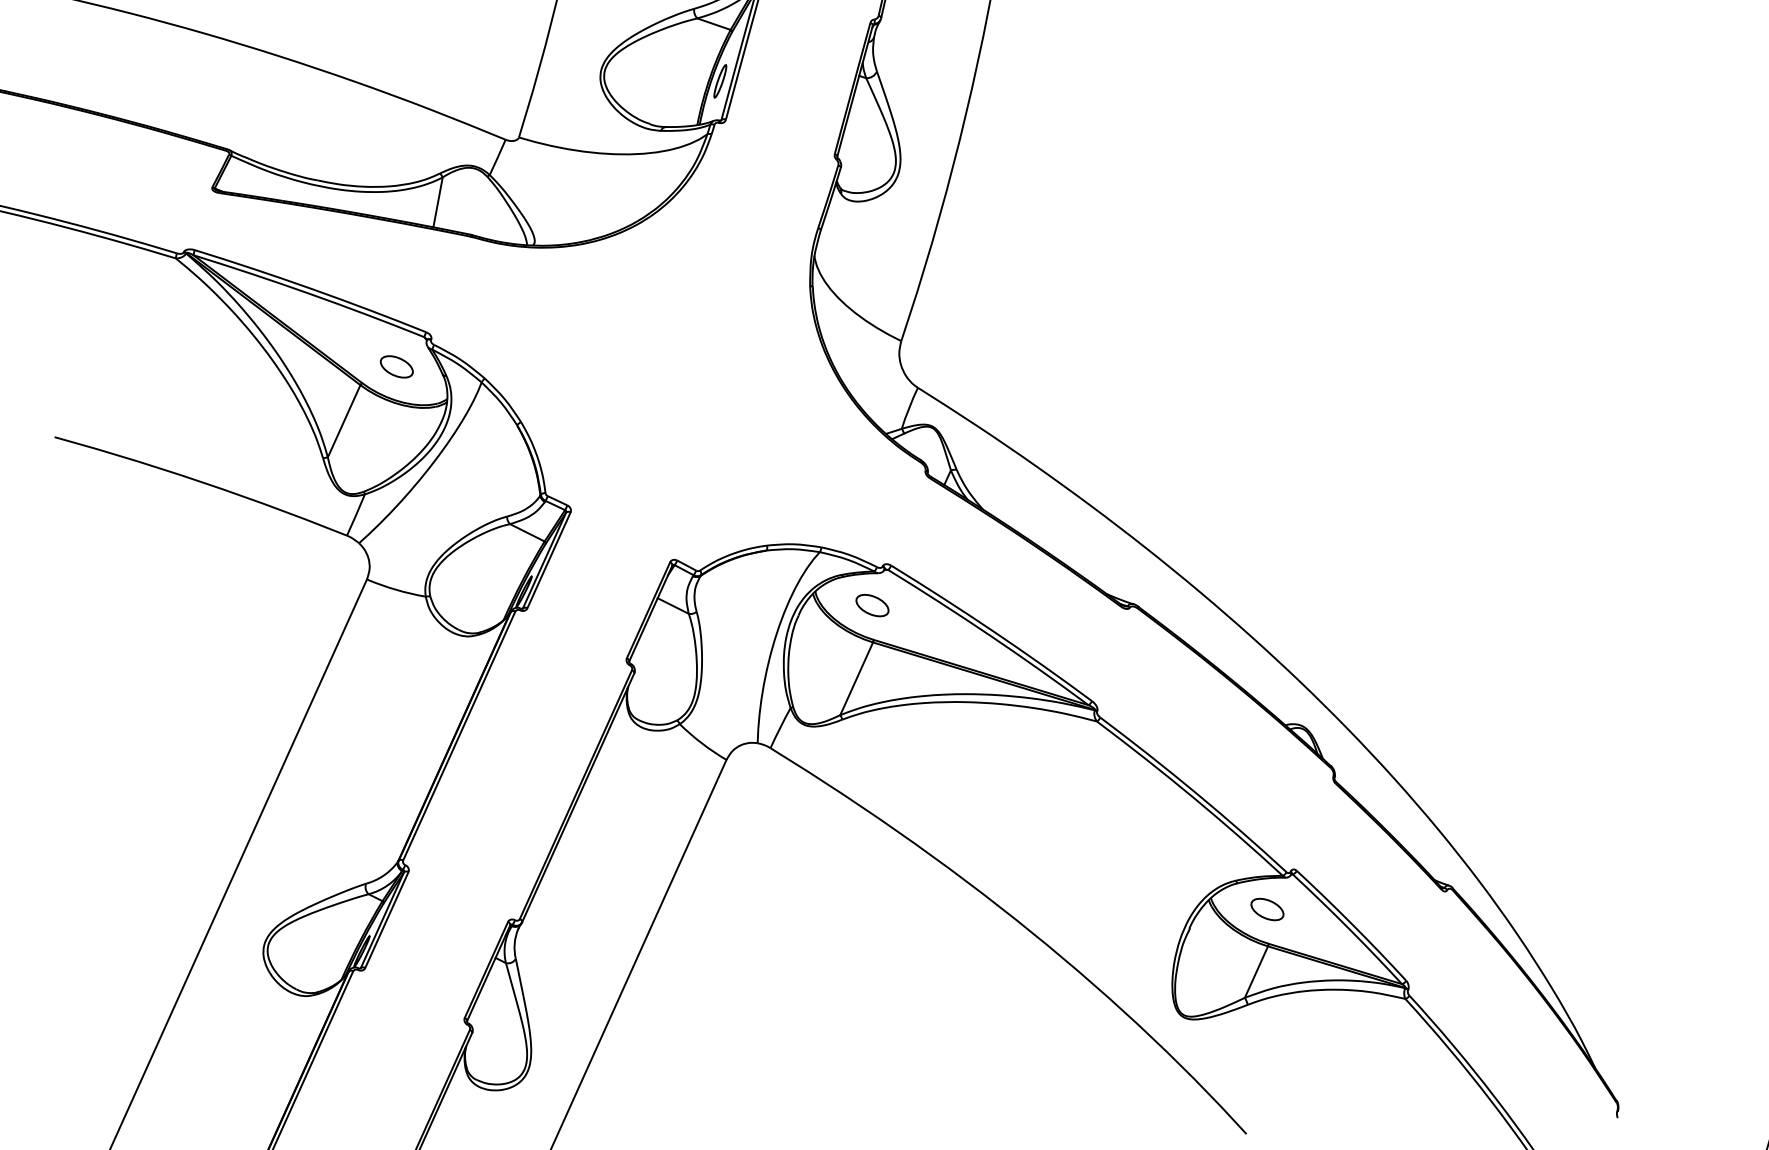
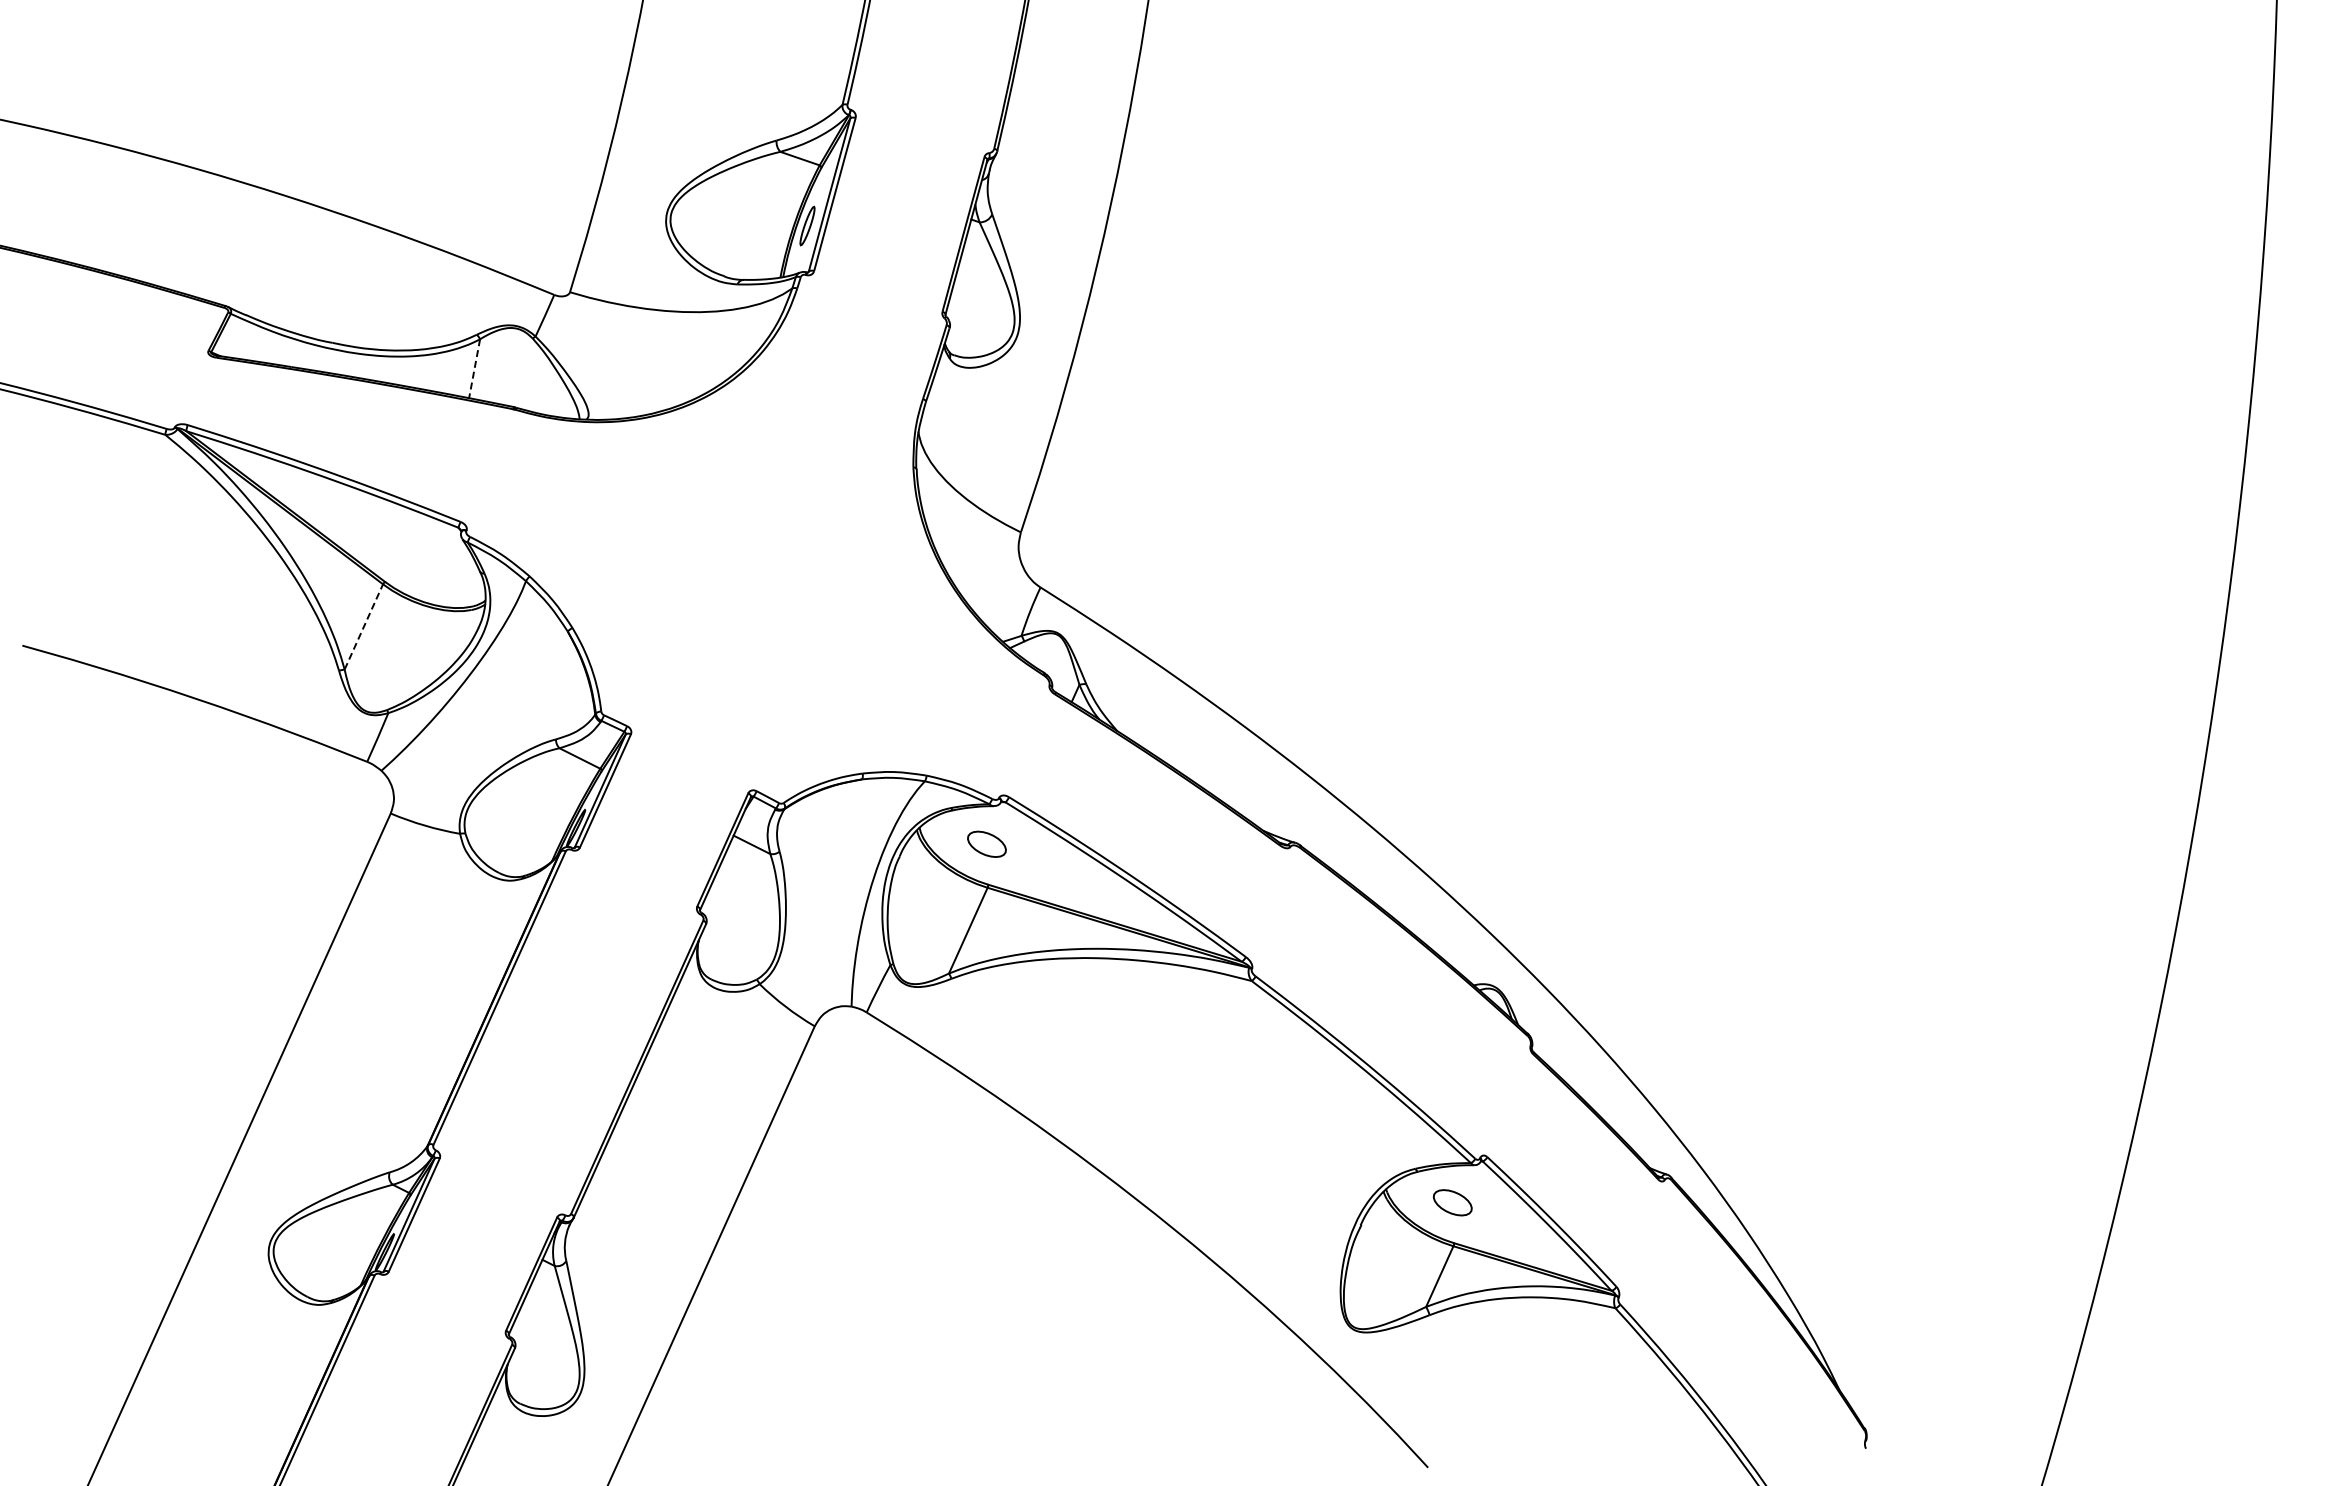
line: (437, 202) -> (474, 368), solid -> dashed
part: (396, 366) -> (425, 562), removed
line: (343, 420) -> (363, 626), solid -> dashed

